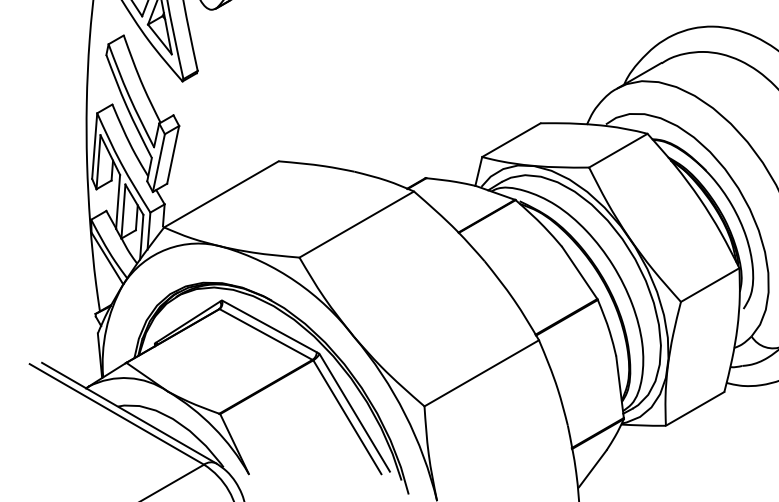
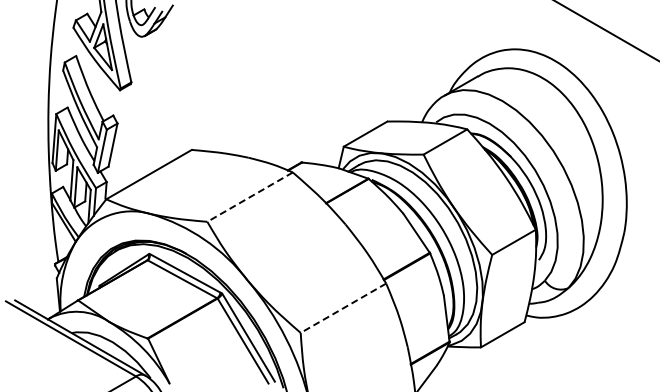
line: (355, 225) -> (249, 197), solid -> dashed
line: (481, 373) -> (343, 308), solid -> dashed

